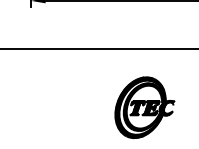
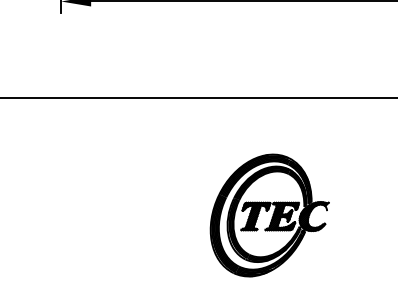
part: (144, 107) -> (269, 215), moved

